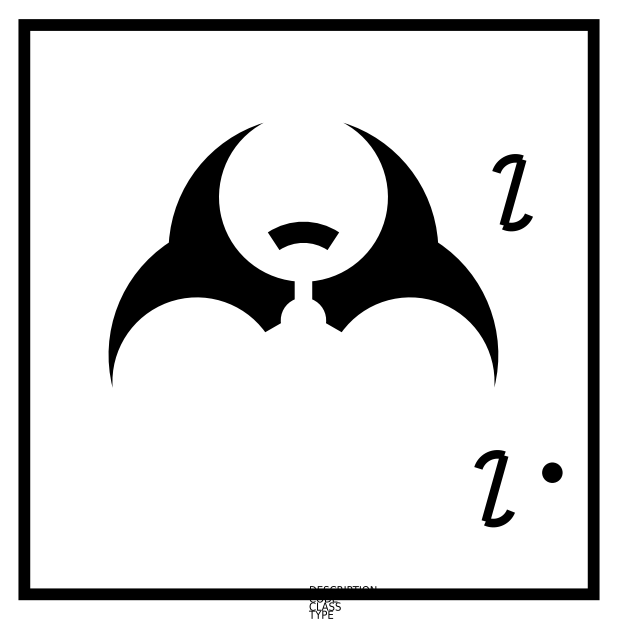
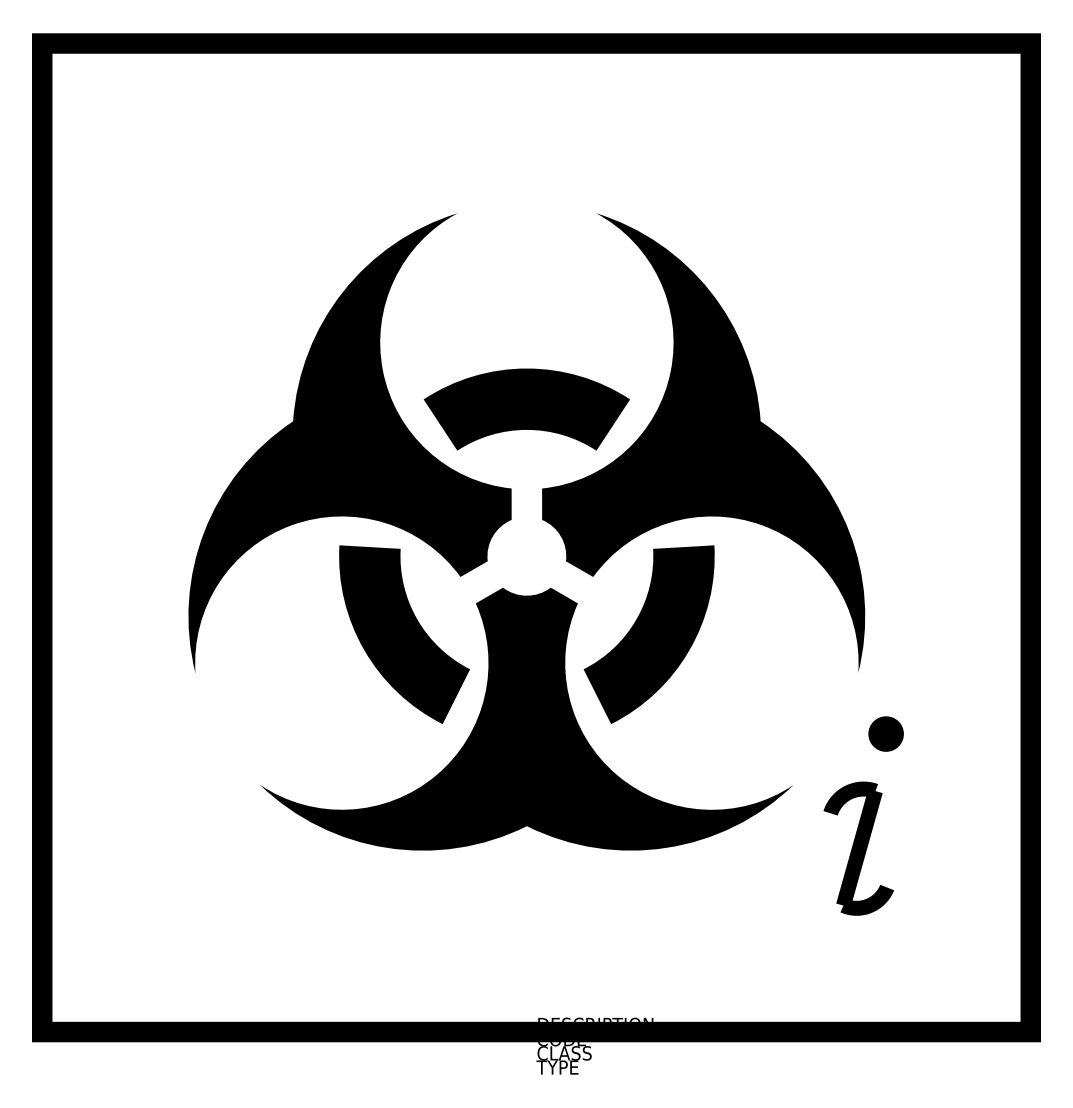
curve: (512, 192) -> (889, 334), removed
part: (303, 235) -> (526, 409), size x1.67
fill: (232, 365) -> (403, 634), added
fill: (373, 365) -> (648, 634), added
fill: (303, 413) -> (526, 718), added
part: (552, 472) -> (886, 733), moved

